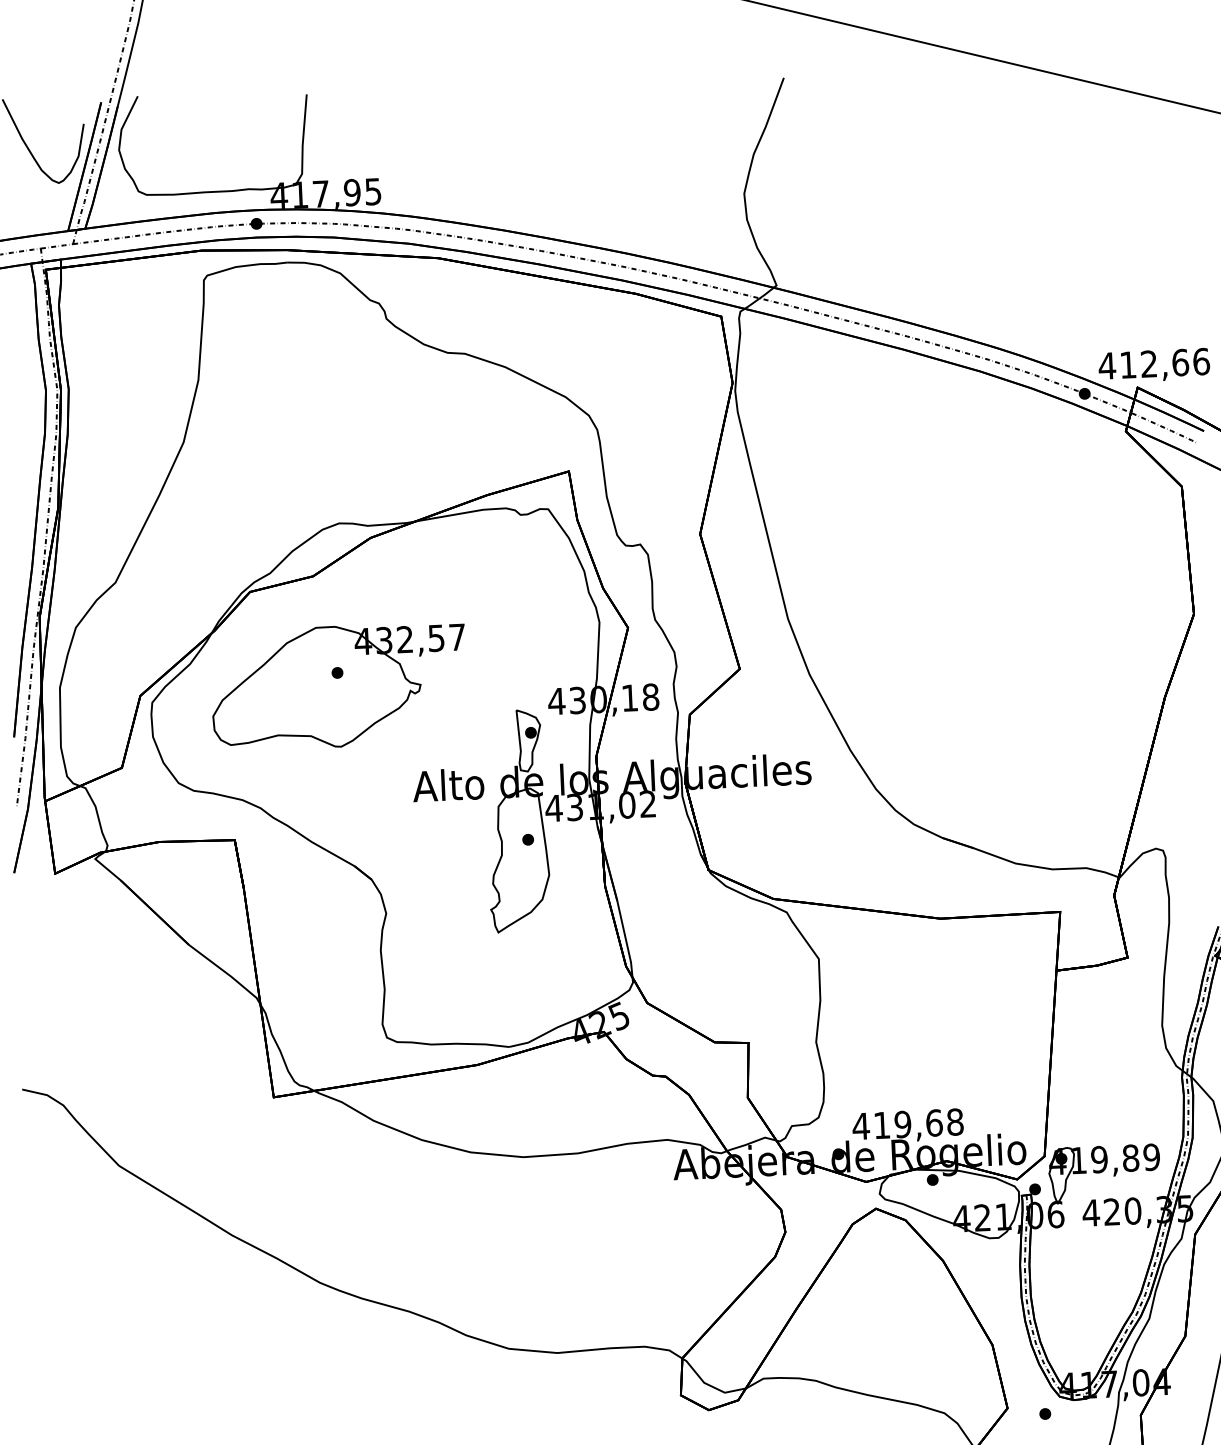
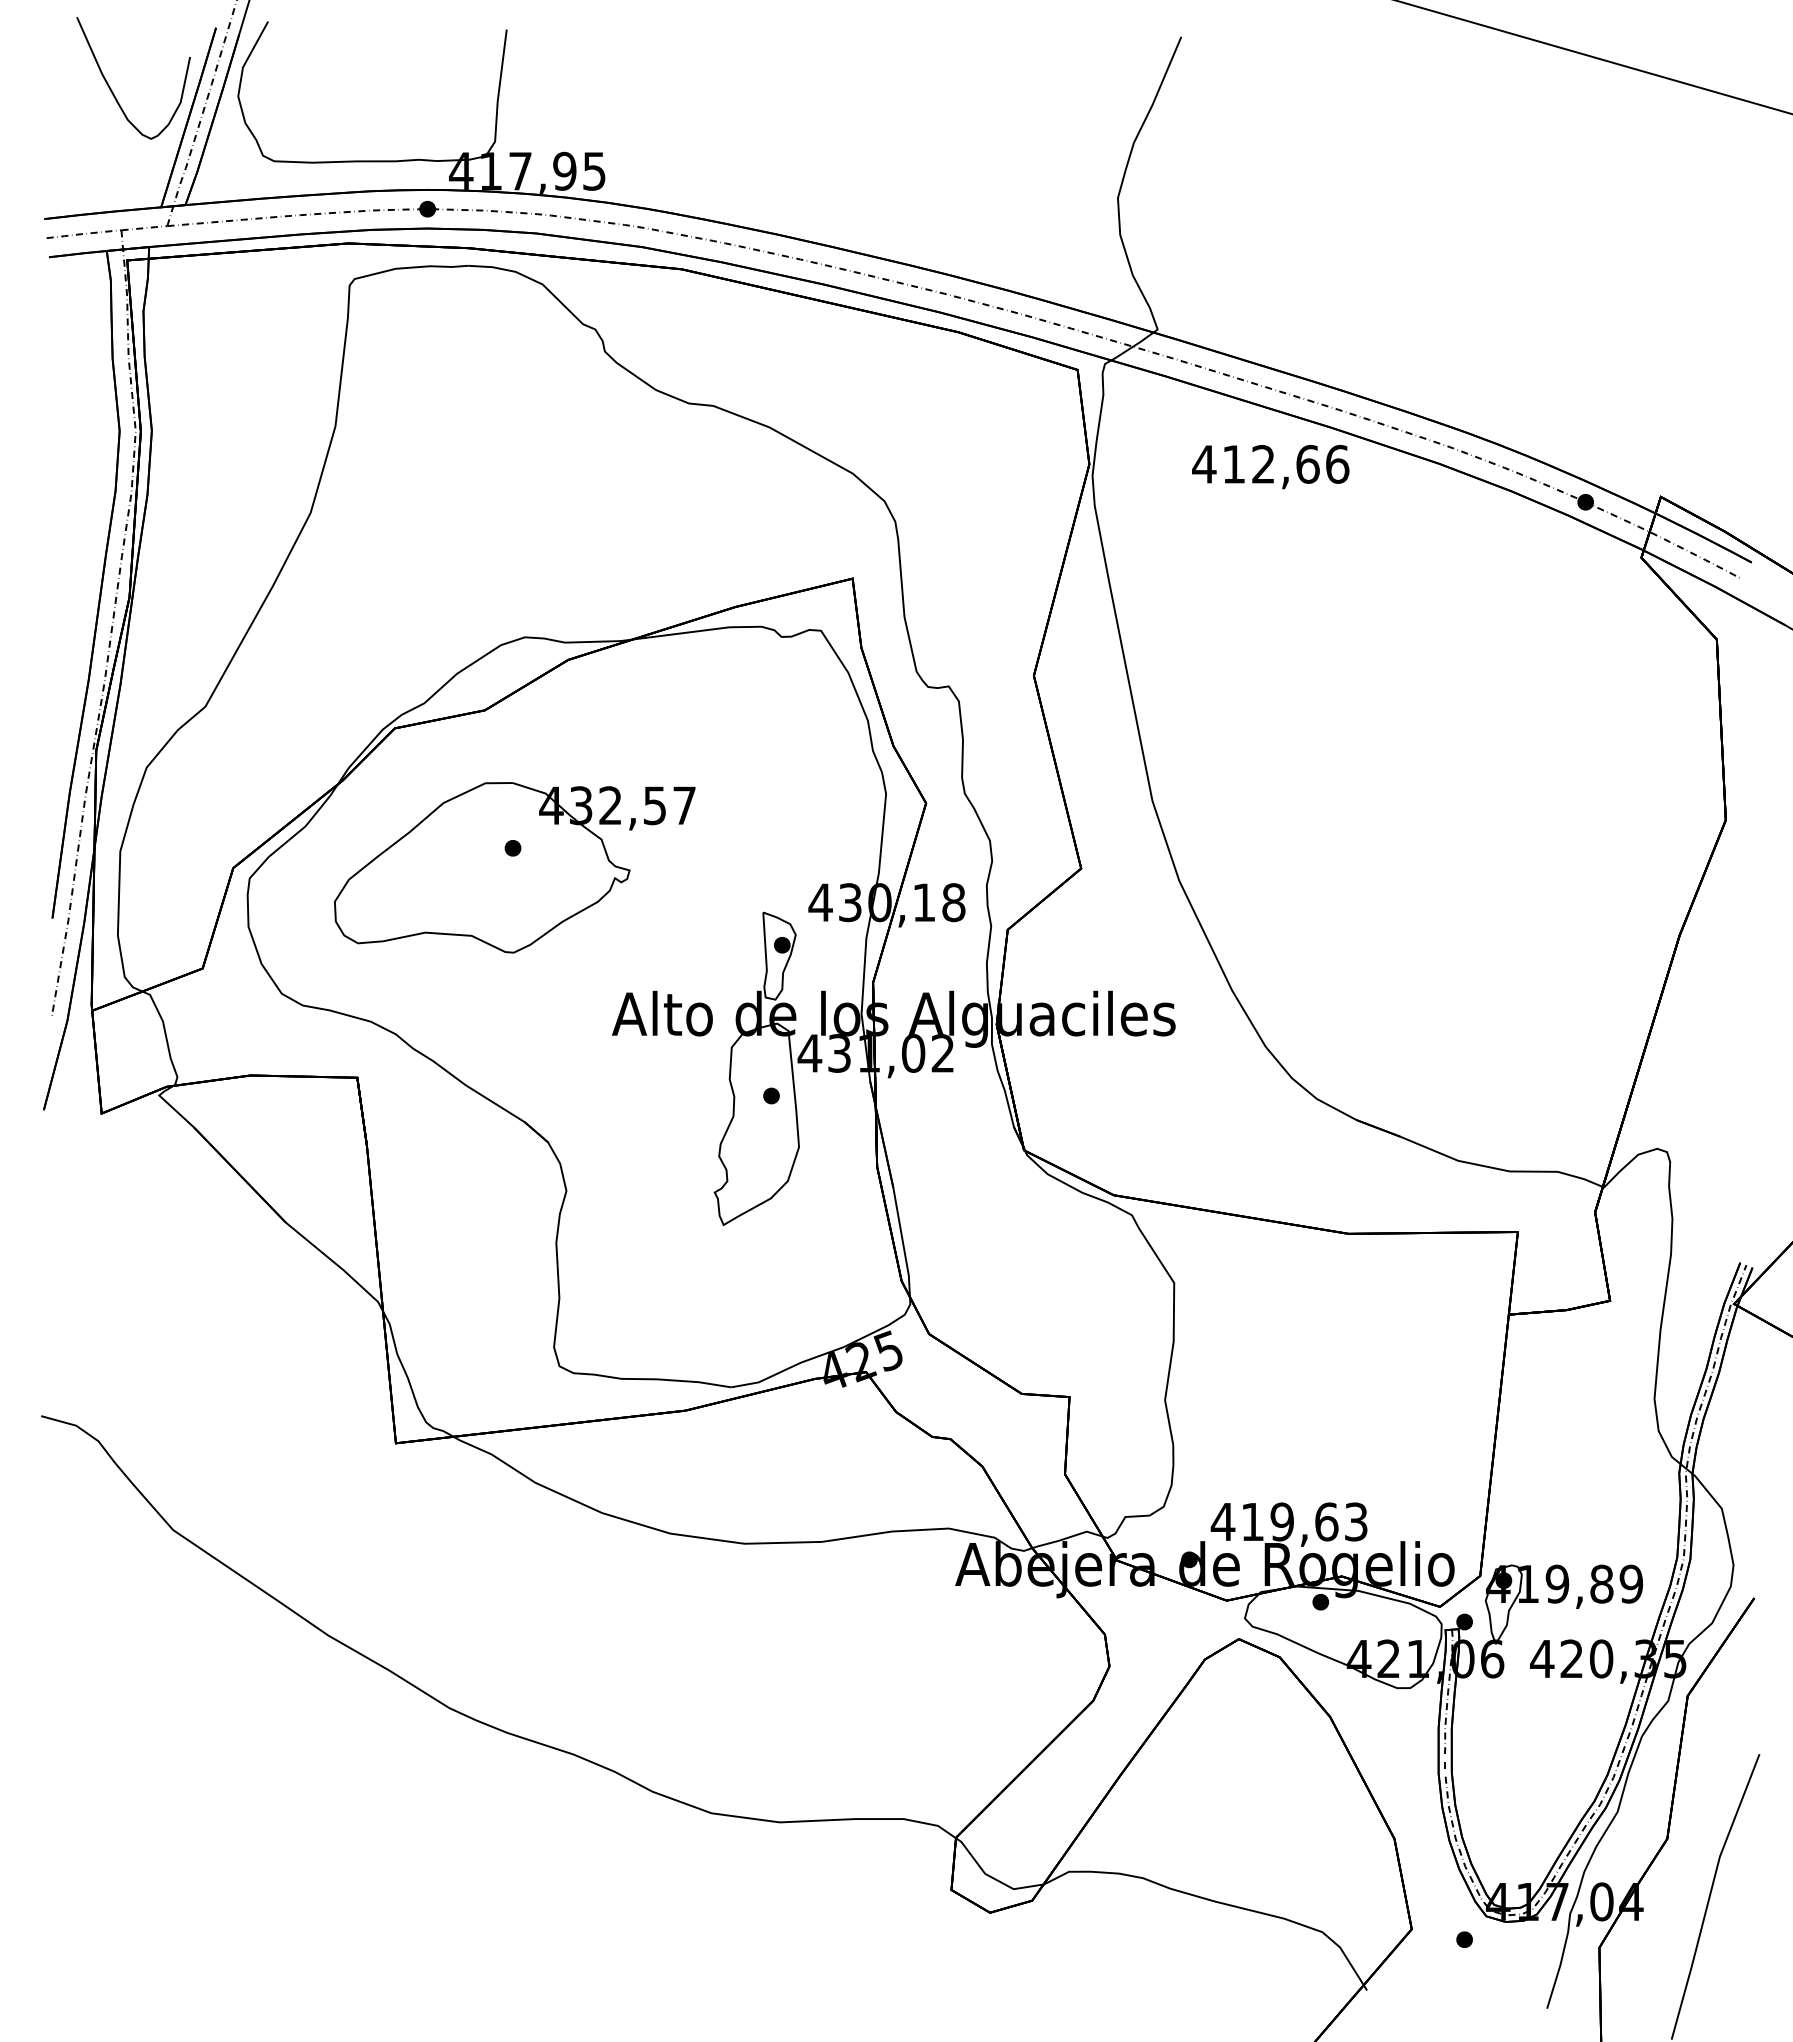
text: (1154, 366) -> (1270, 467), moved
text: (954, 1121) -> (1355, 1521), 419,68 -> 419,63

